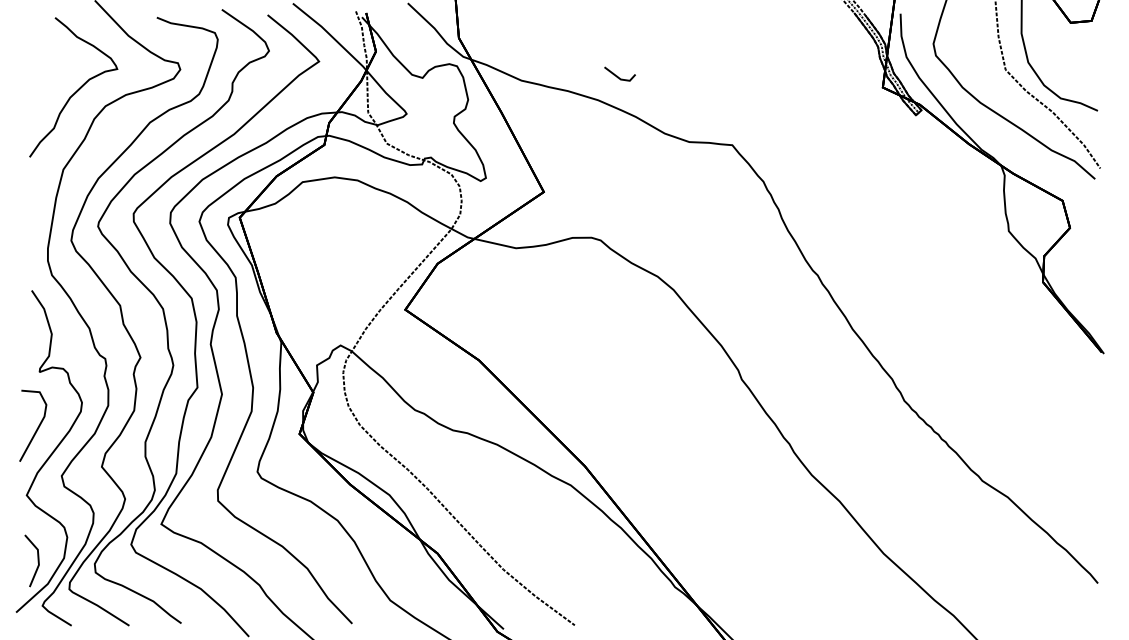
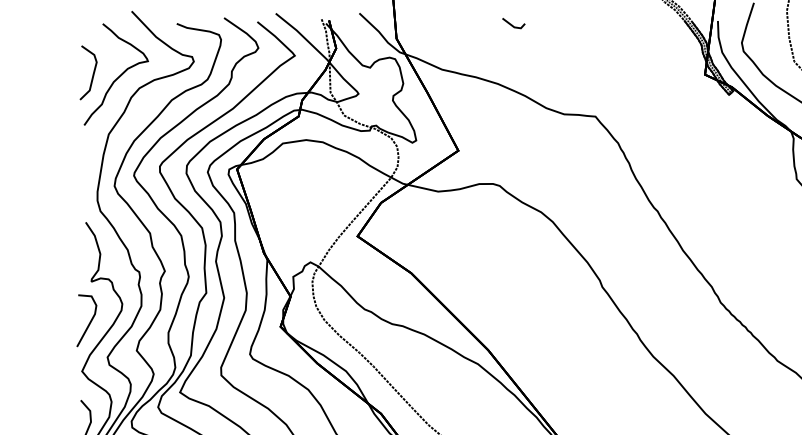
line: (617, 75) -> (511, 24), moved
curve: (41, 86) -> (92, 73), added

